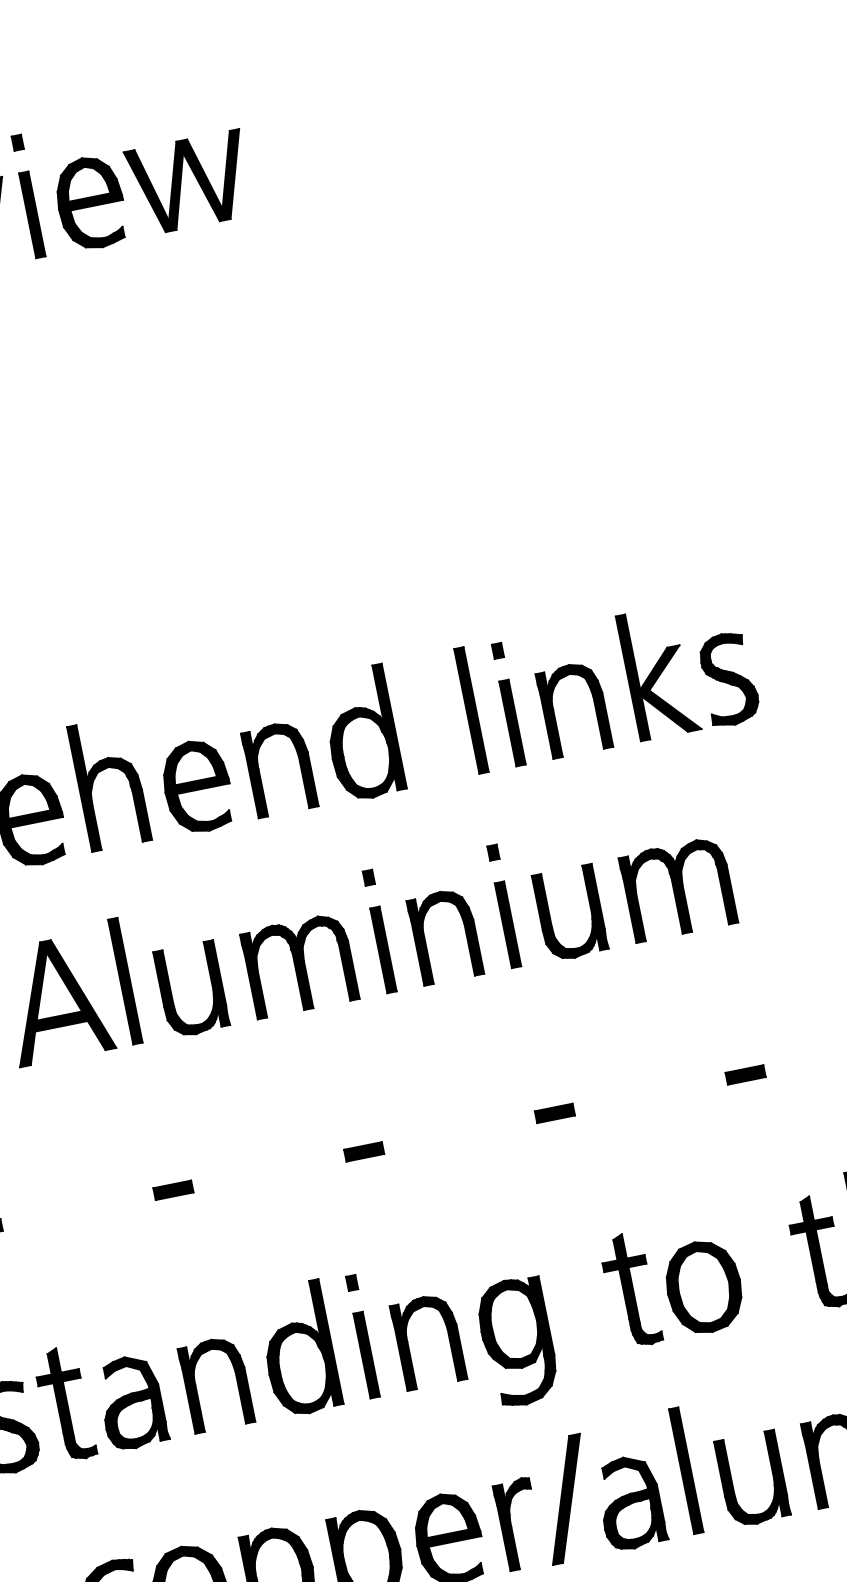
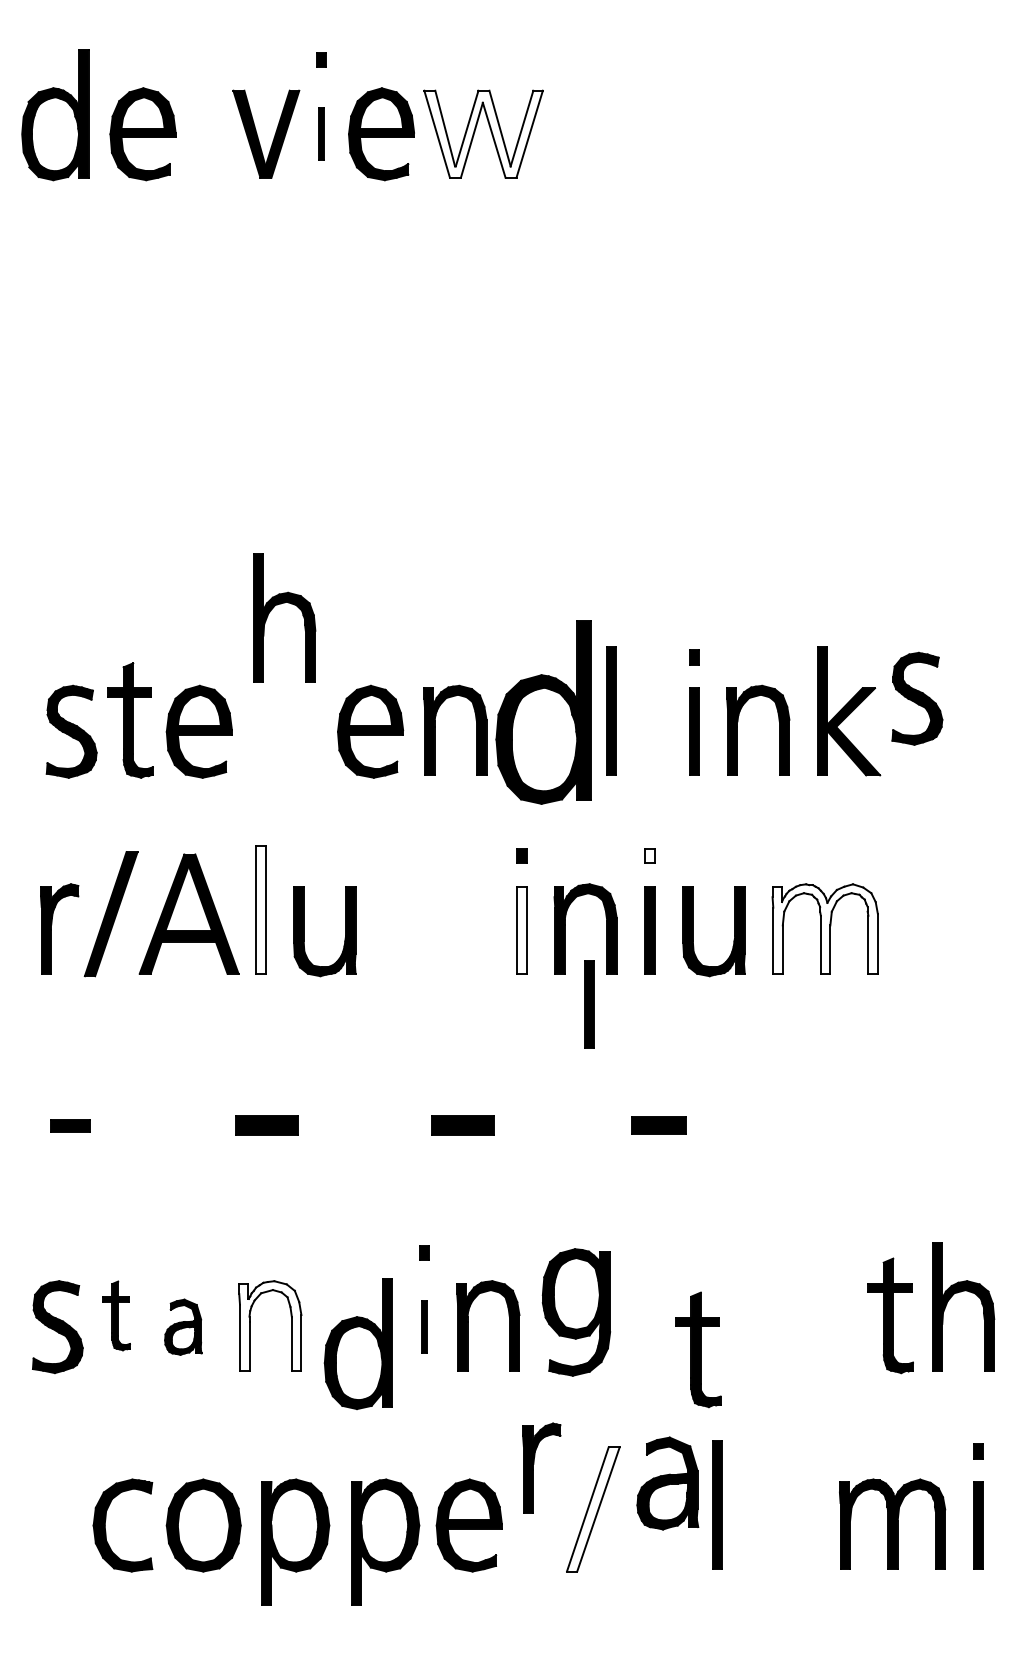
fill: (189, 182) -> (483, 133), removed
part: (32, 215) -> (321, 134), size x0.6
part: (729, 679) -> (917, 698), moved
part: (471, 709) -> (611, 710), moved
part: (361, 733) -> (543, 712), size x1.4
part: (103, 770) -> (281, 604), moved
fill: (492, 852) -> (649, 855), removed
fill: (677, 888) -> (824, 928), removed
fill: (382, 949) -> (521, 929), removed
part: (298, 965) -> (435, 928), removed
fill: (124, 981) -> (260, 909), removed
part: (463, 1008) -> (589, 1004), added
part: (745, 1074) -> (854, 1125), removed
part: (554, 1113) -> (658, 1125), size x1.4
part: (363, 1151) -> (462, 1125), size x1.6
part: (173, 1189) -> (266, 1125), size x1.6
part: (704, 1287) -> (771, 1327), removed
part: (630, 1290) -> (698, 1349), moved
part: (517, 1342) -> (576, 1312), moved
part: (297, 1350) -> (357, 1344), moved
part: (366, 1355) -> (424, 1327), size x0.6
fill: (216, 1383) -> (270, 1325), removed
part: (132, 1402) -> (183, 1327), size x0.6
part: (64, 1404) -> (116, 1315), size x0.6
part: (732, 1483) -> (760, 1526), removed
fill: (566, 1499) -> (593, 1509), removed
part: (630, 1502) -> (667, 1483), moved
part: (511, 1521) -> (534, 1464), moved

